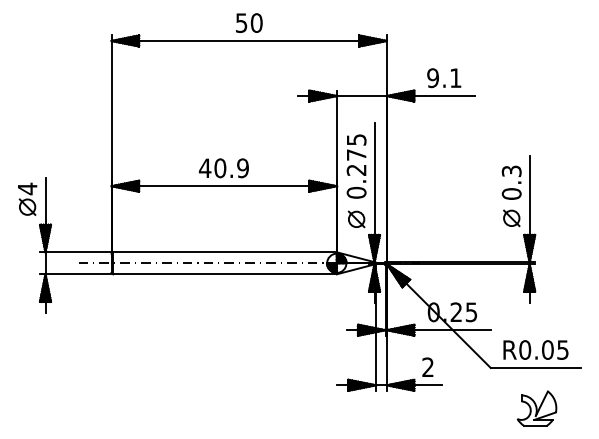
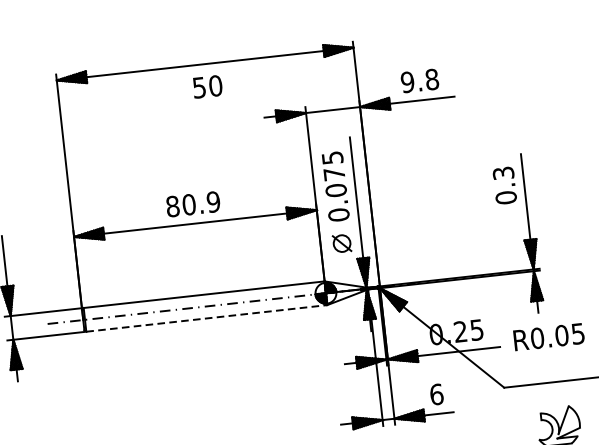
text: (249, 22) -> (207, 86), moved
text: (455, 78) -> (431, 79), 9.1 -> 9.8
text: (204, 168) -> (172, 206), 40.9 -> 80.9
text: (356, 170) -> (336, 190), 0.275 -> 0.075
part: (511, 218) -> (508, 224), removed
line: (225, 274) -> (207, 318), solid -> dashed
text: (535, 349) -> (548, 336), moved
text: (428, 367) -> (437, 394), 2 -> 6

